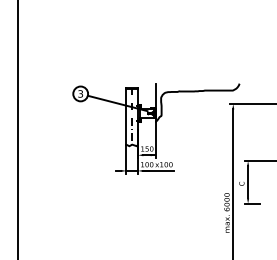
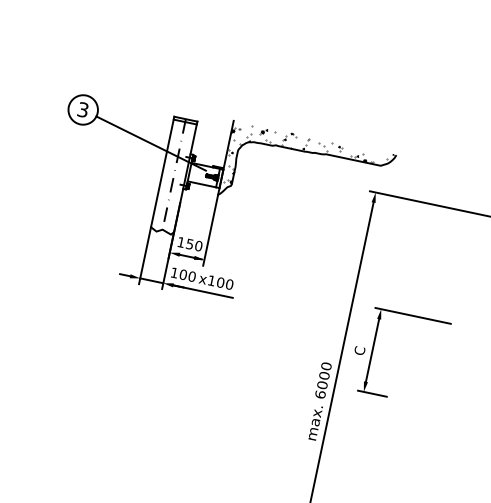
hatch: (196, 99) -> (306, 168), added

